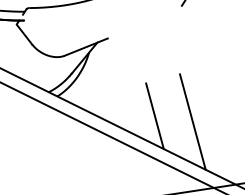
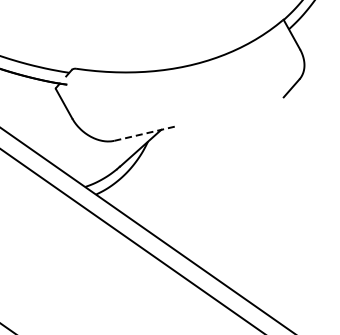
line: (86, 47) -> (145, 133), solid -> dashed
line: (155, 116) -> (224, 241), removed
line: (192, 121) -> (273, 256), removed

